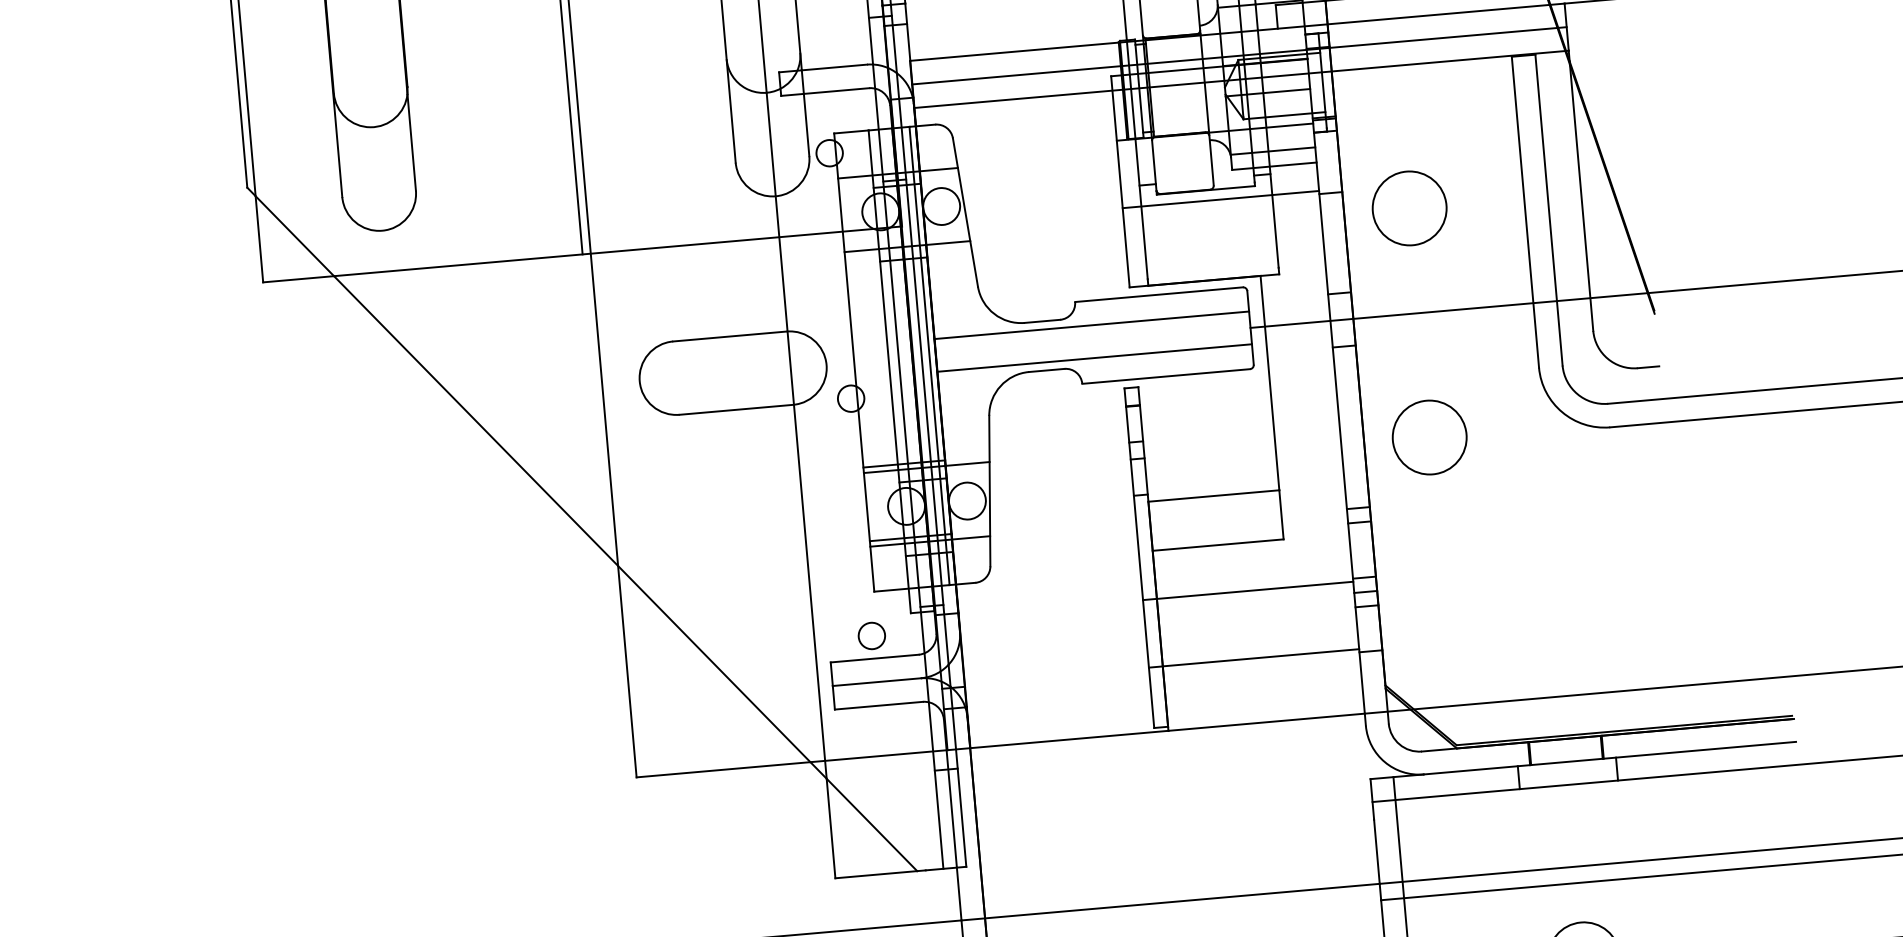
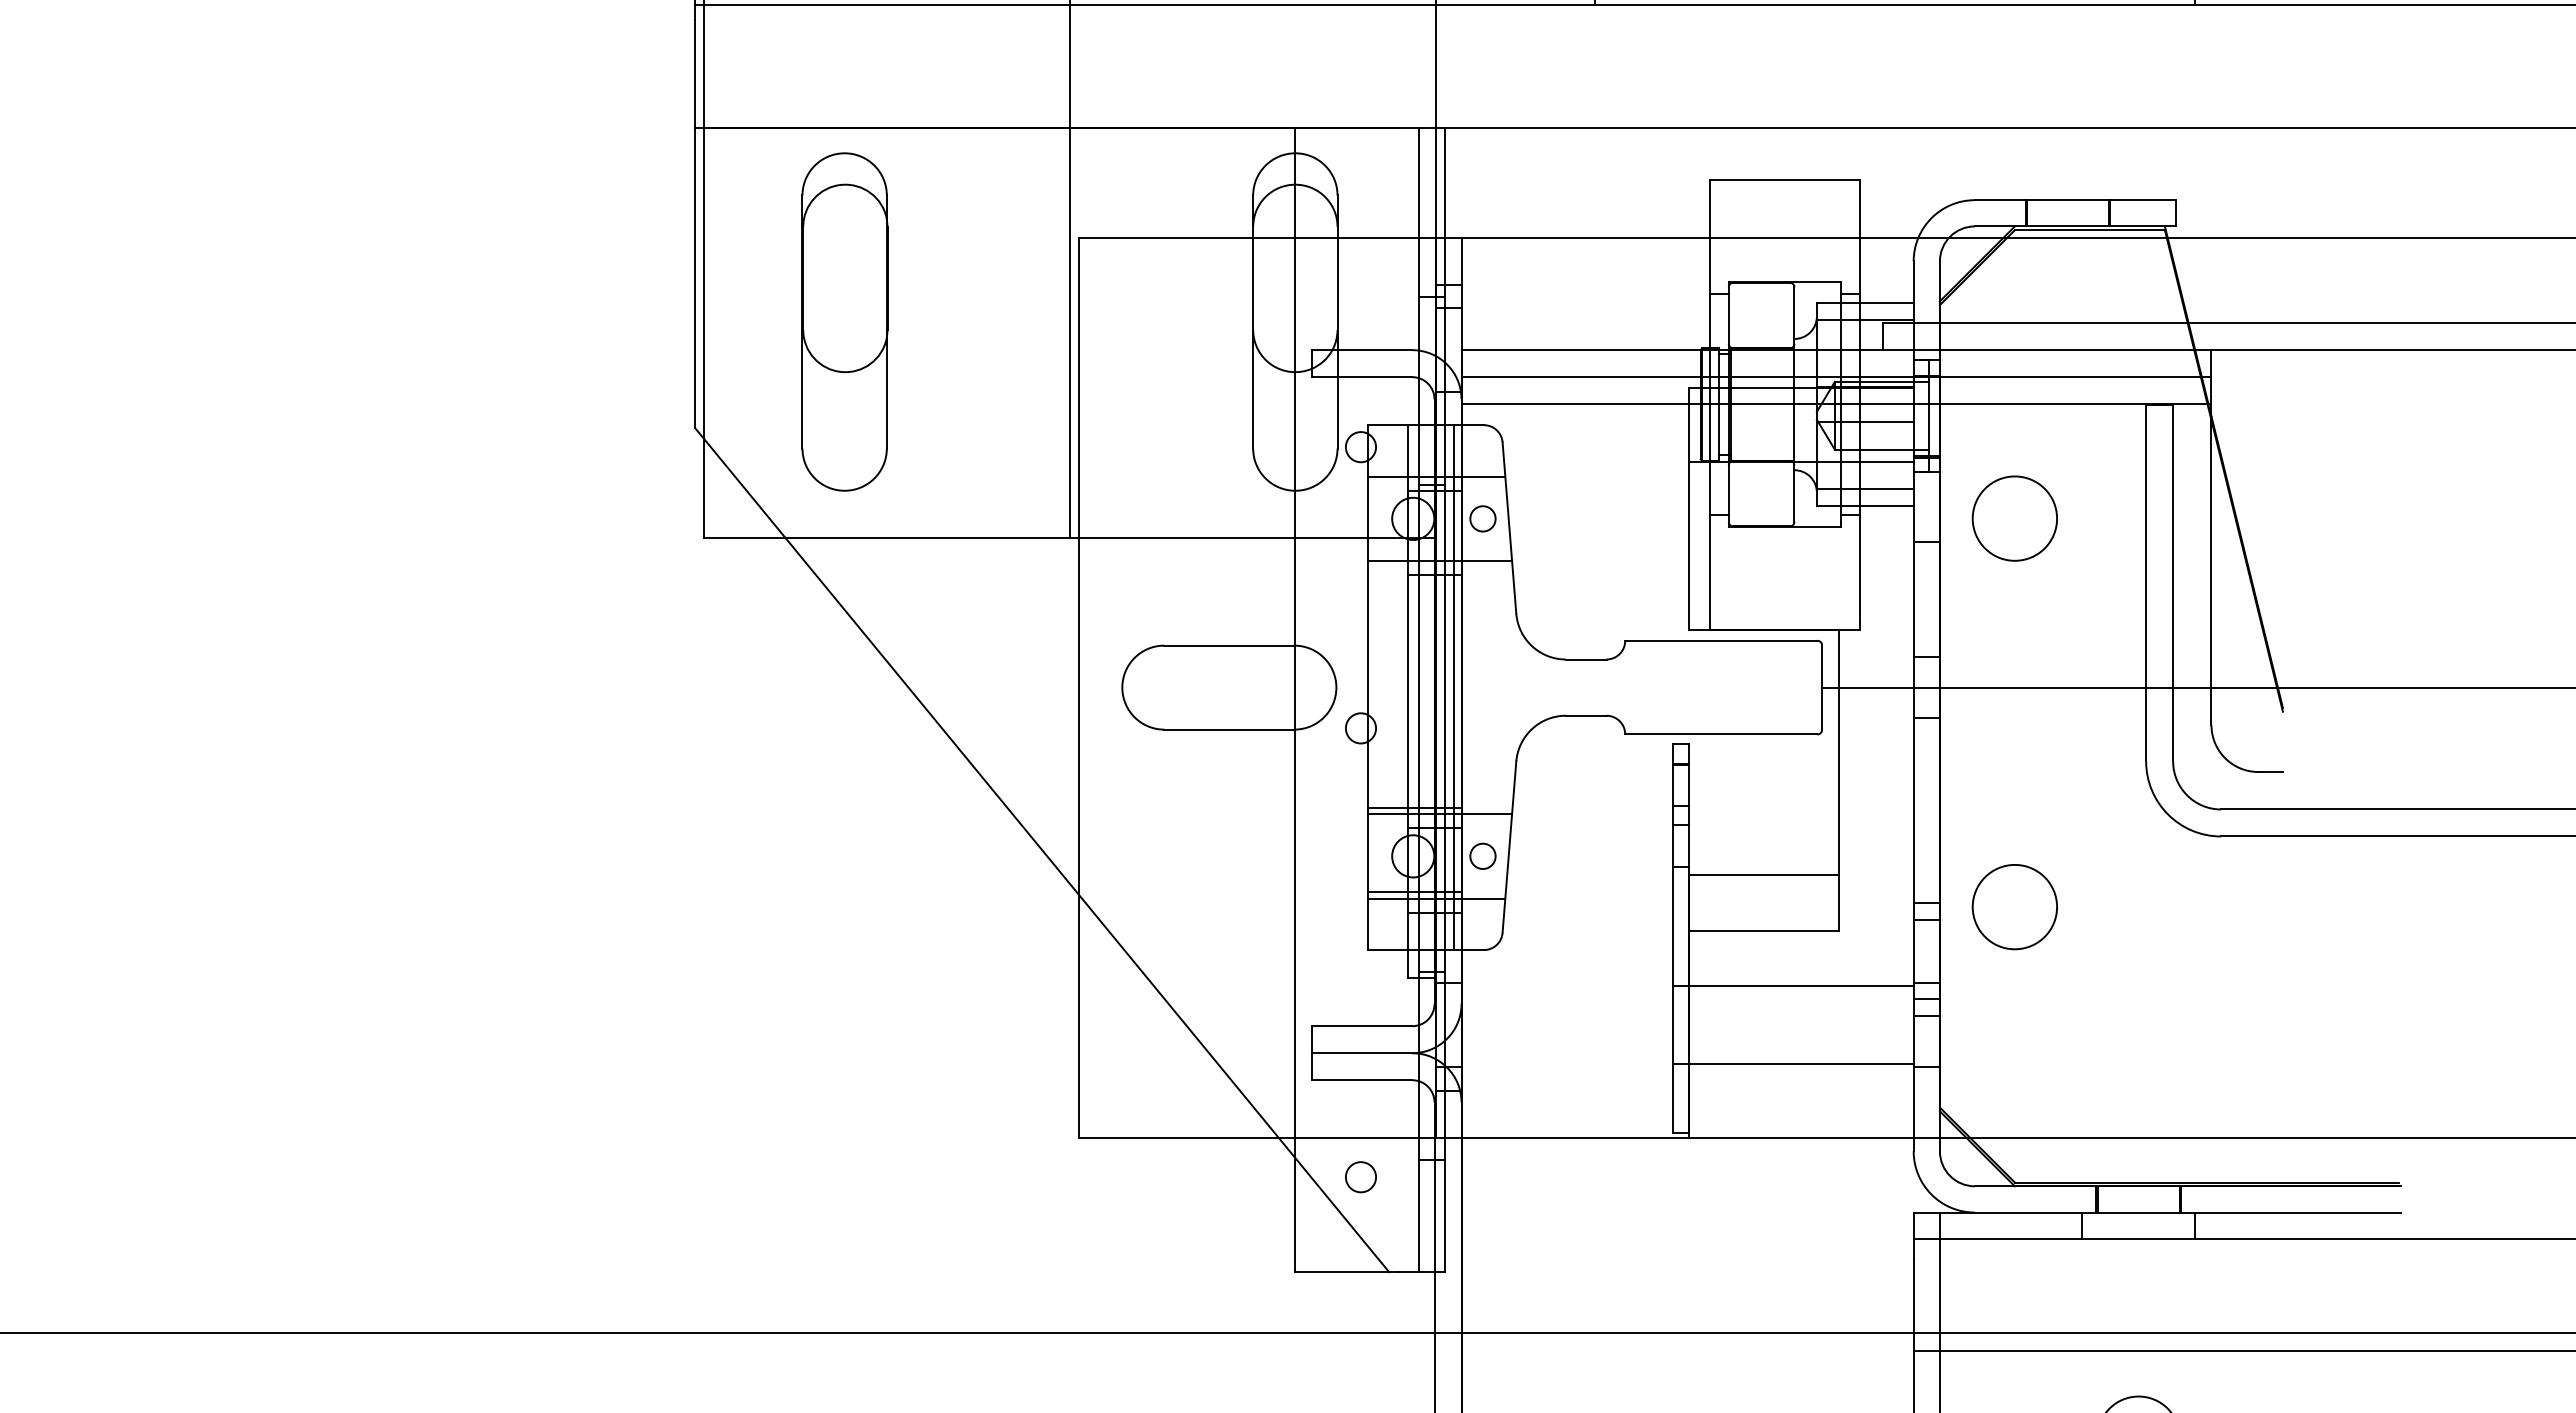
line: (1220, 199) -> (1800, 538), removed
circle: (941, 206) -> (1482, 518), size x0.6
circle: (1409, 208) -> (2014, 518), moved
line: (1091, 325) -> (1641, 668), removed
line: (1094, 358) -> (1641, 706), removed
circle: (1429, 437) -> (2014, 907), moved
circle: (967, 501) -> (1482, 856), size x0.6
circle: (871, 636) -> (1360, 1177), moved

